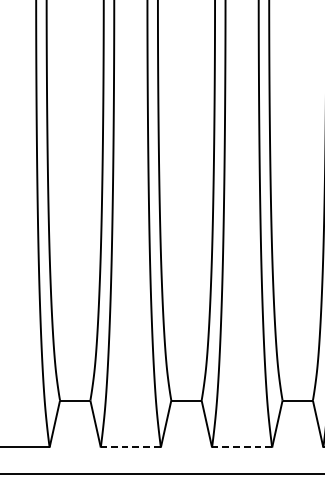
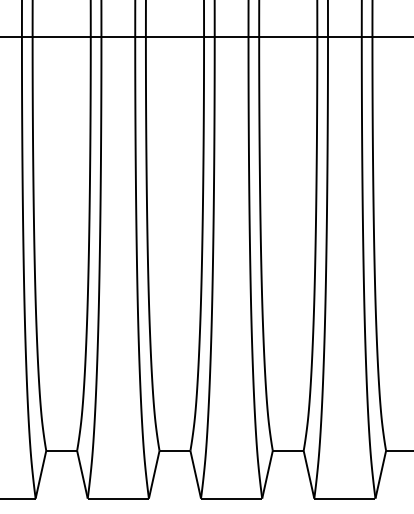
line: (131, 447) -> (118, 498), dashed -> solid
line: (242, 447) -> (231, 498), dashed -> solid

